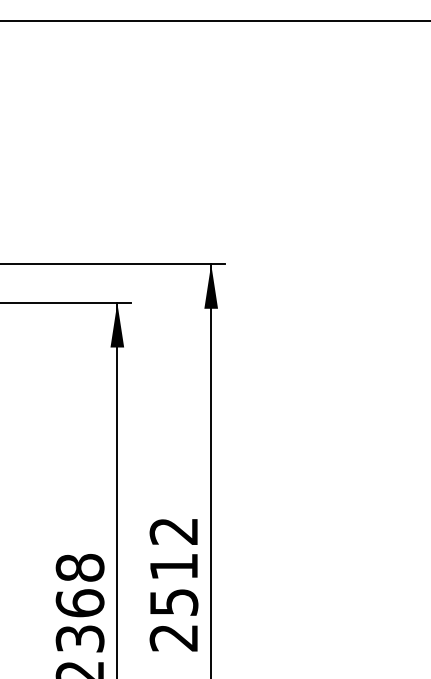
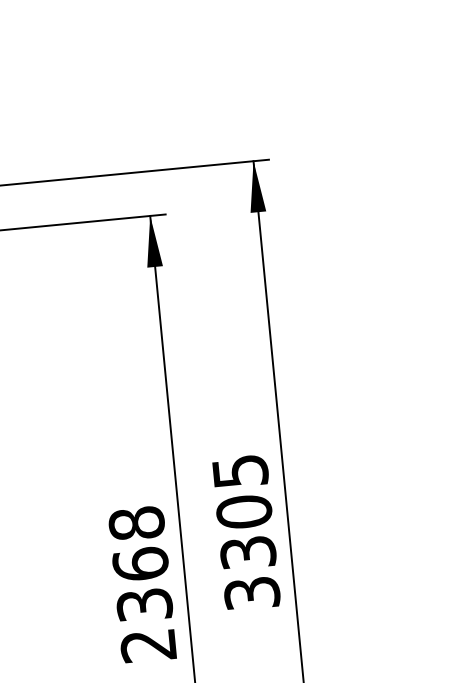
text: (173, 584) -> (245, 532), 2512 -> 3305

